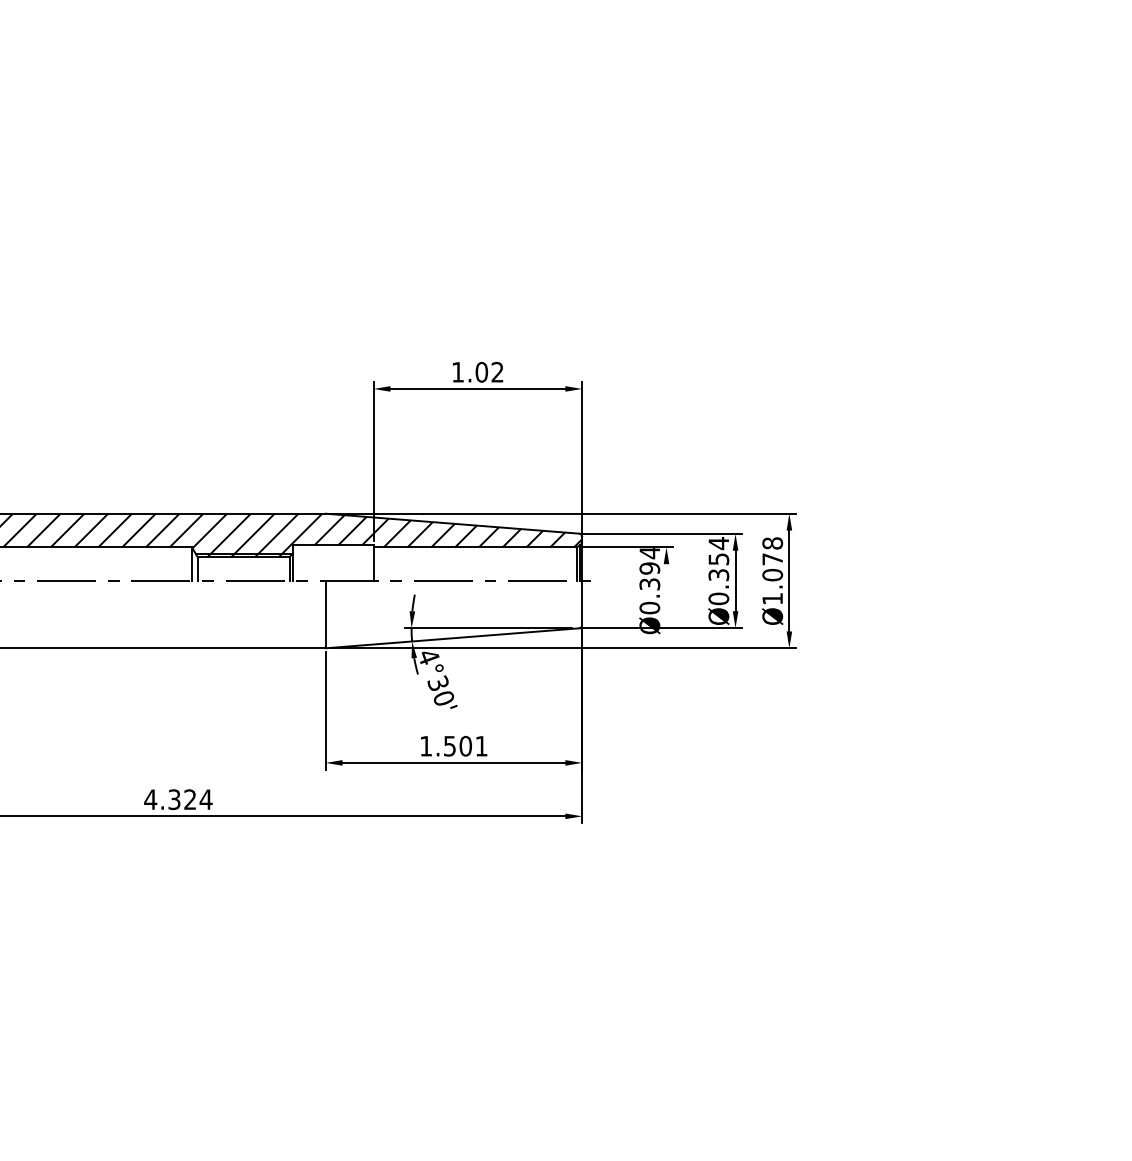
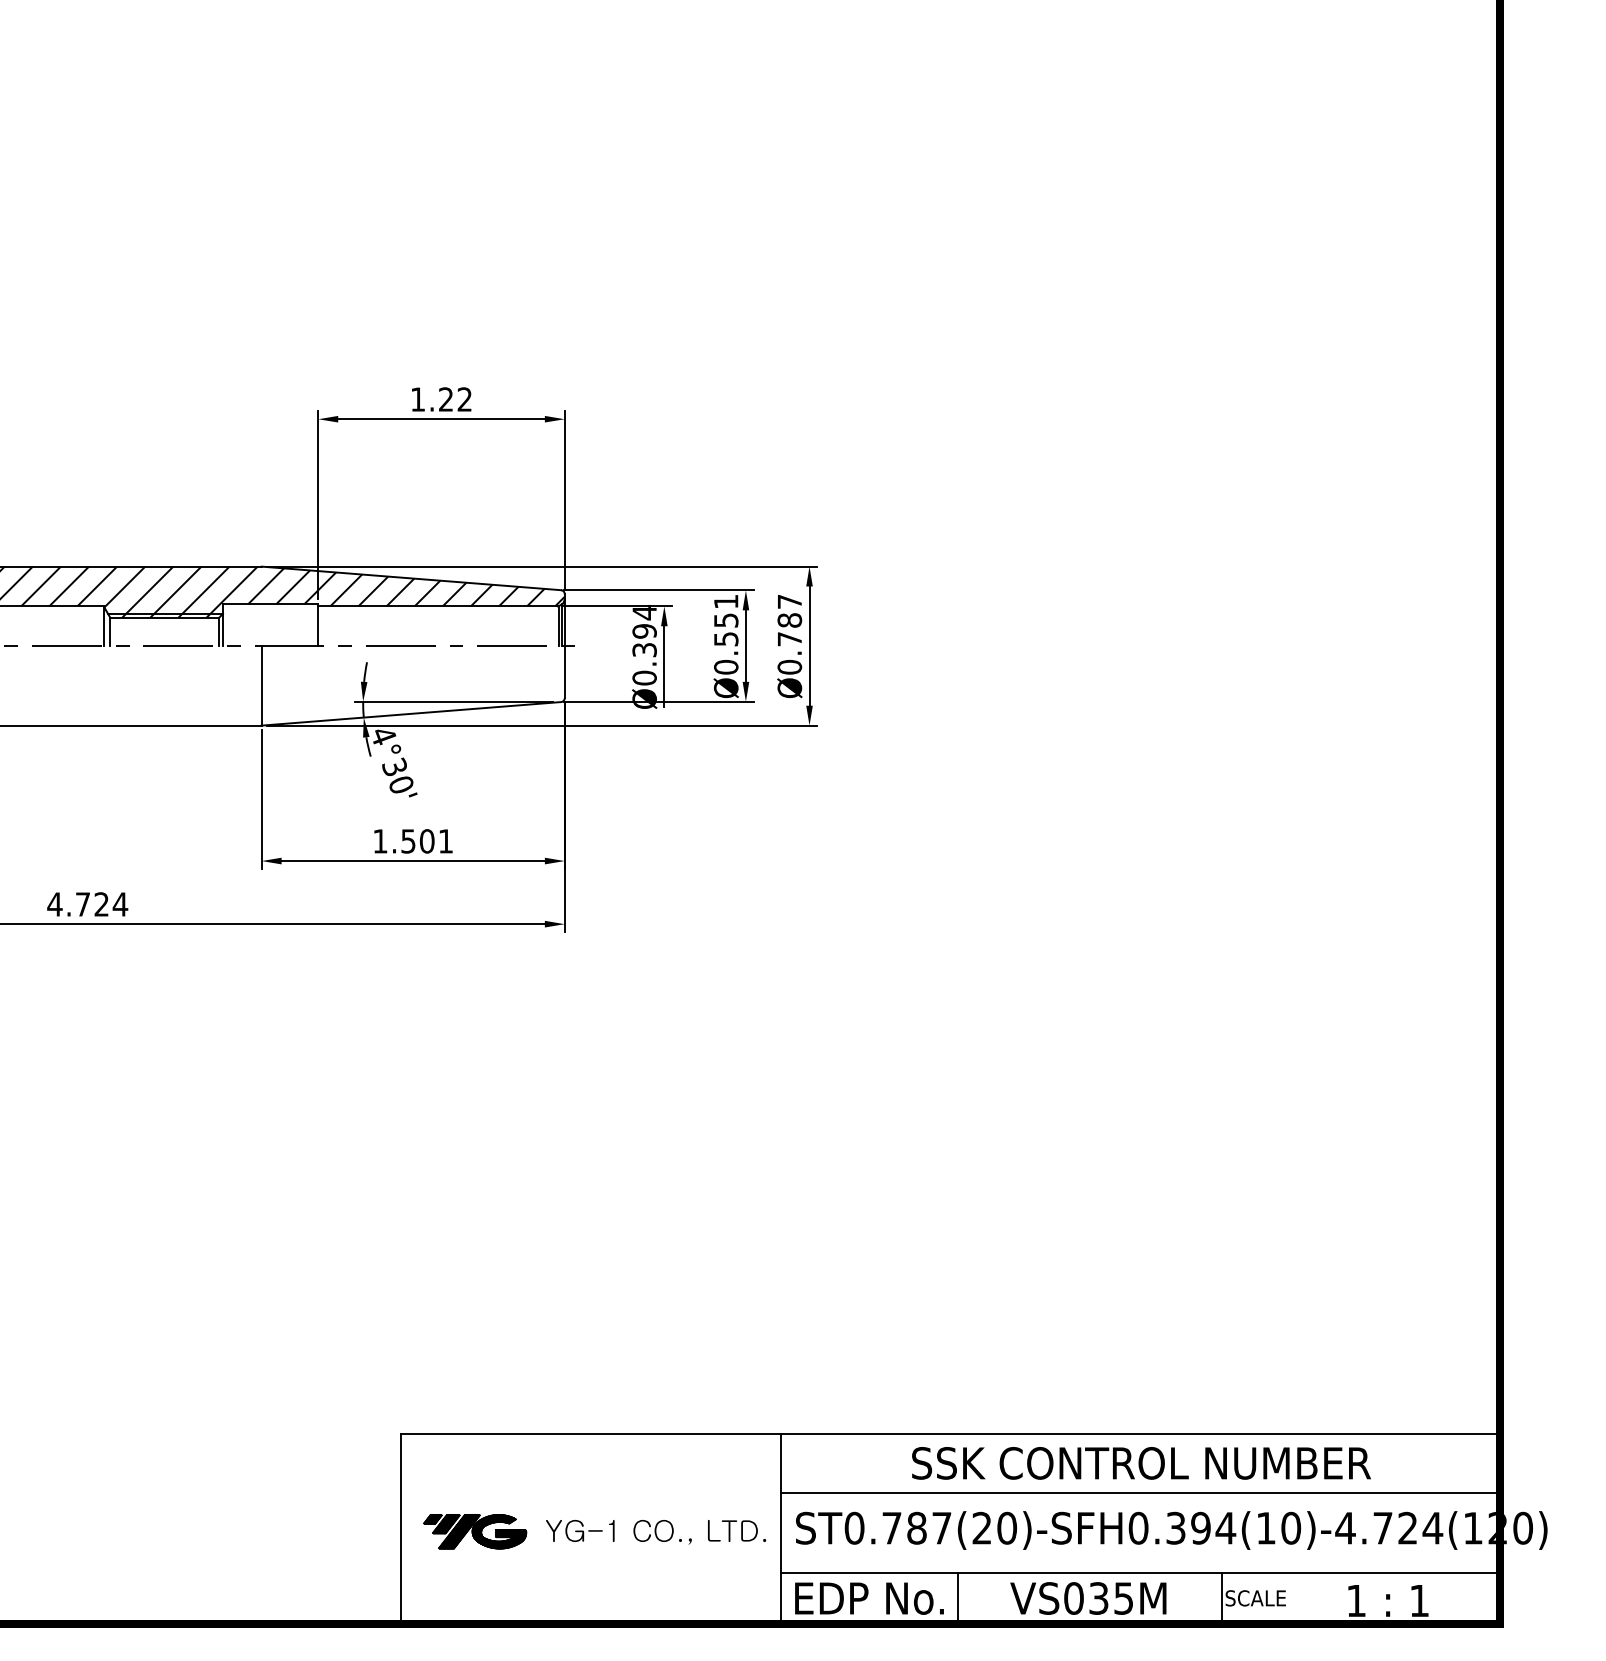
text: (481, 372) -> (445, 399), 1.02 -> 1.22
text: (719, 558) -> (726, 619), Ø0.354 -> Ø0.551
text: (772, 571) -> (789, 634), Ø1.078 -> Ø0.787
line: (666, 598) -> (664, 666), added
text: (174, 799) -> (83, 904), 4.324 -> 4.724

